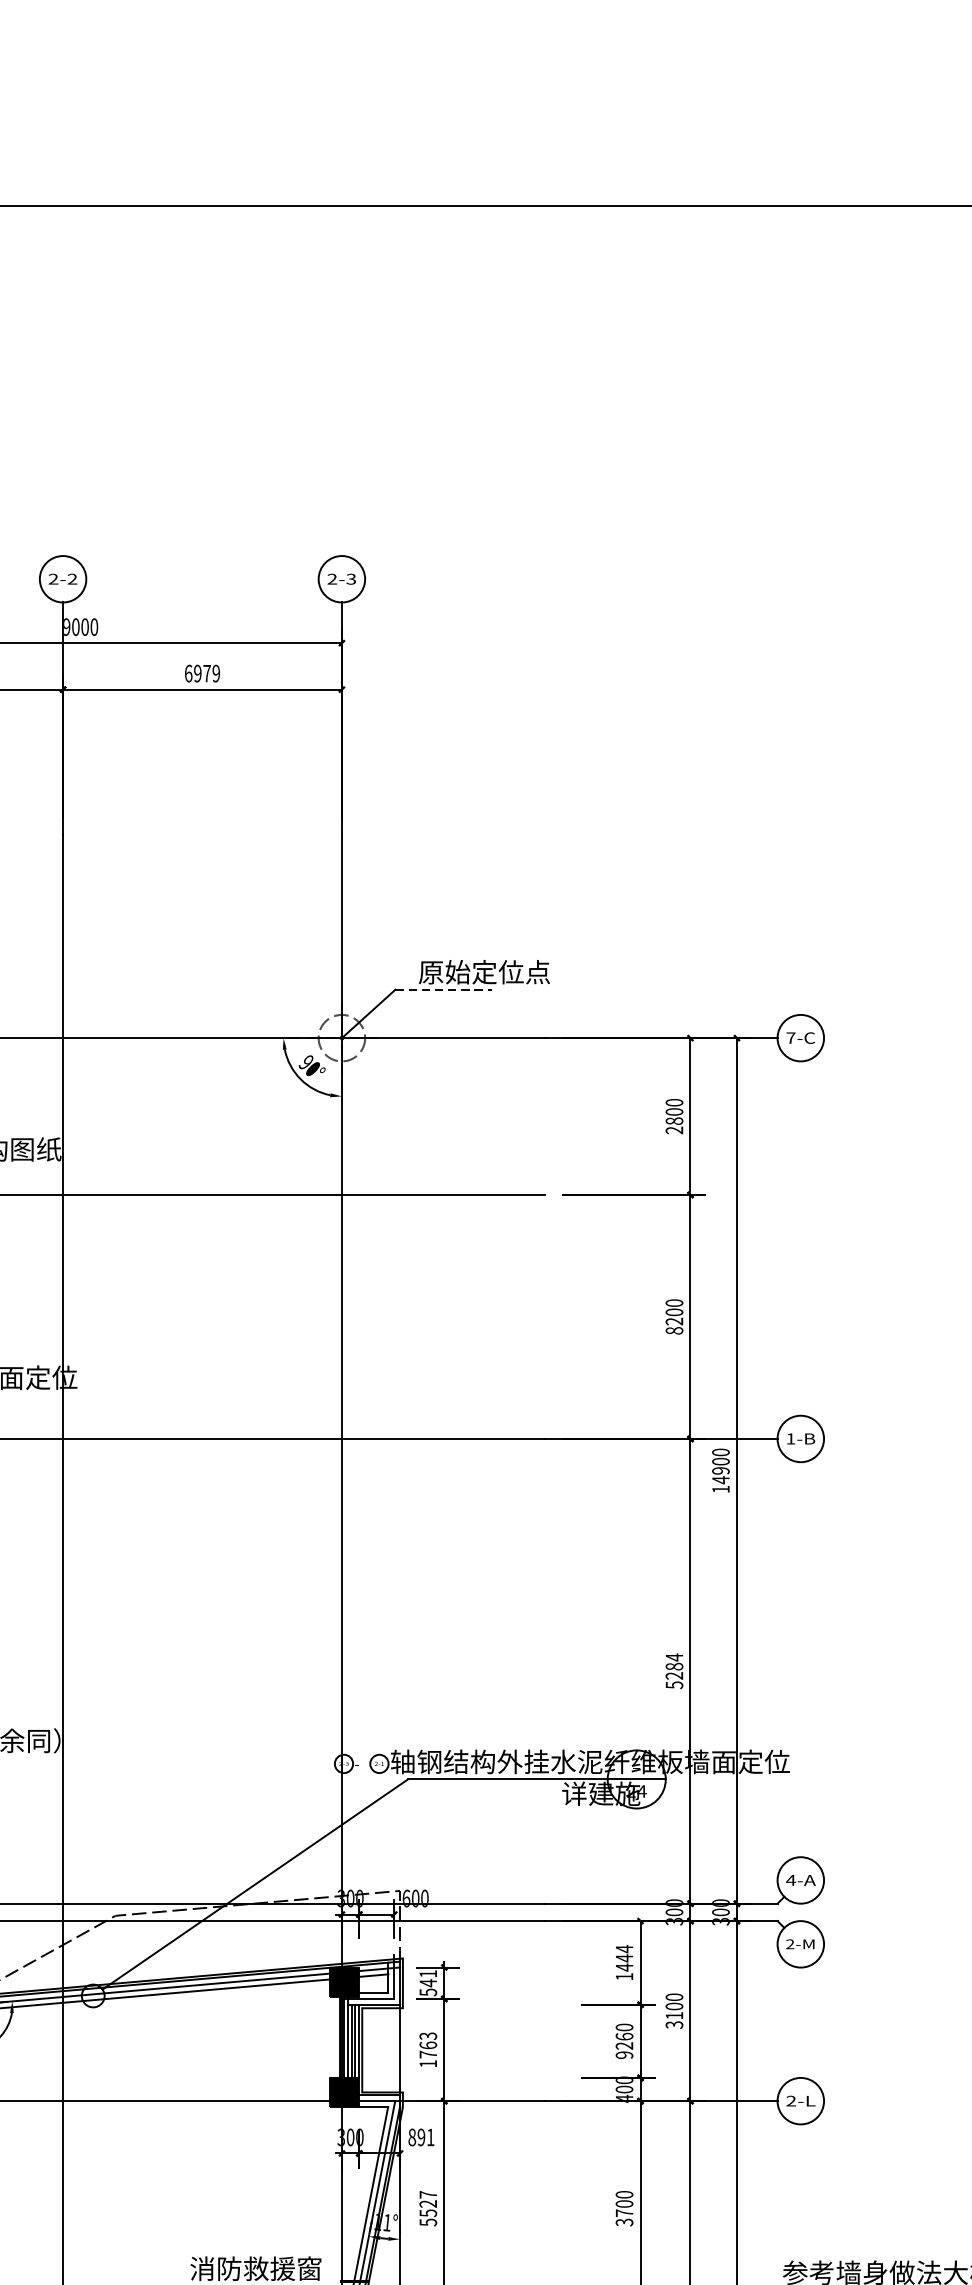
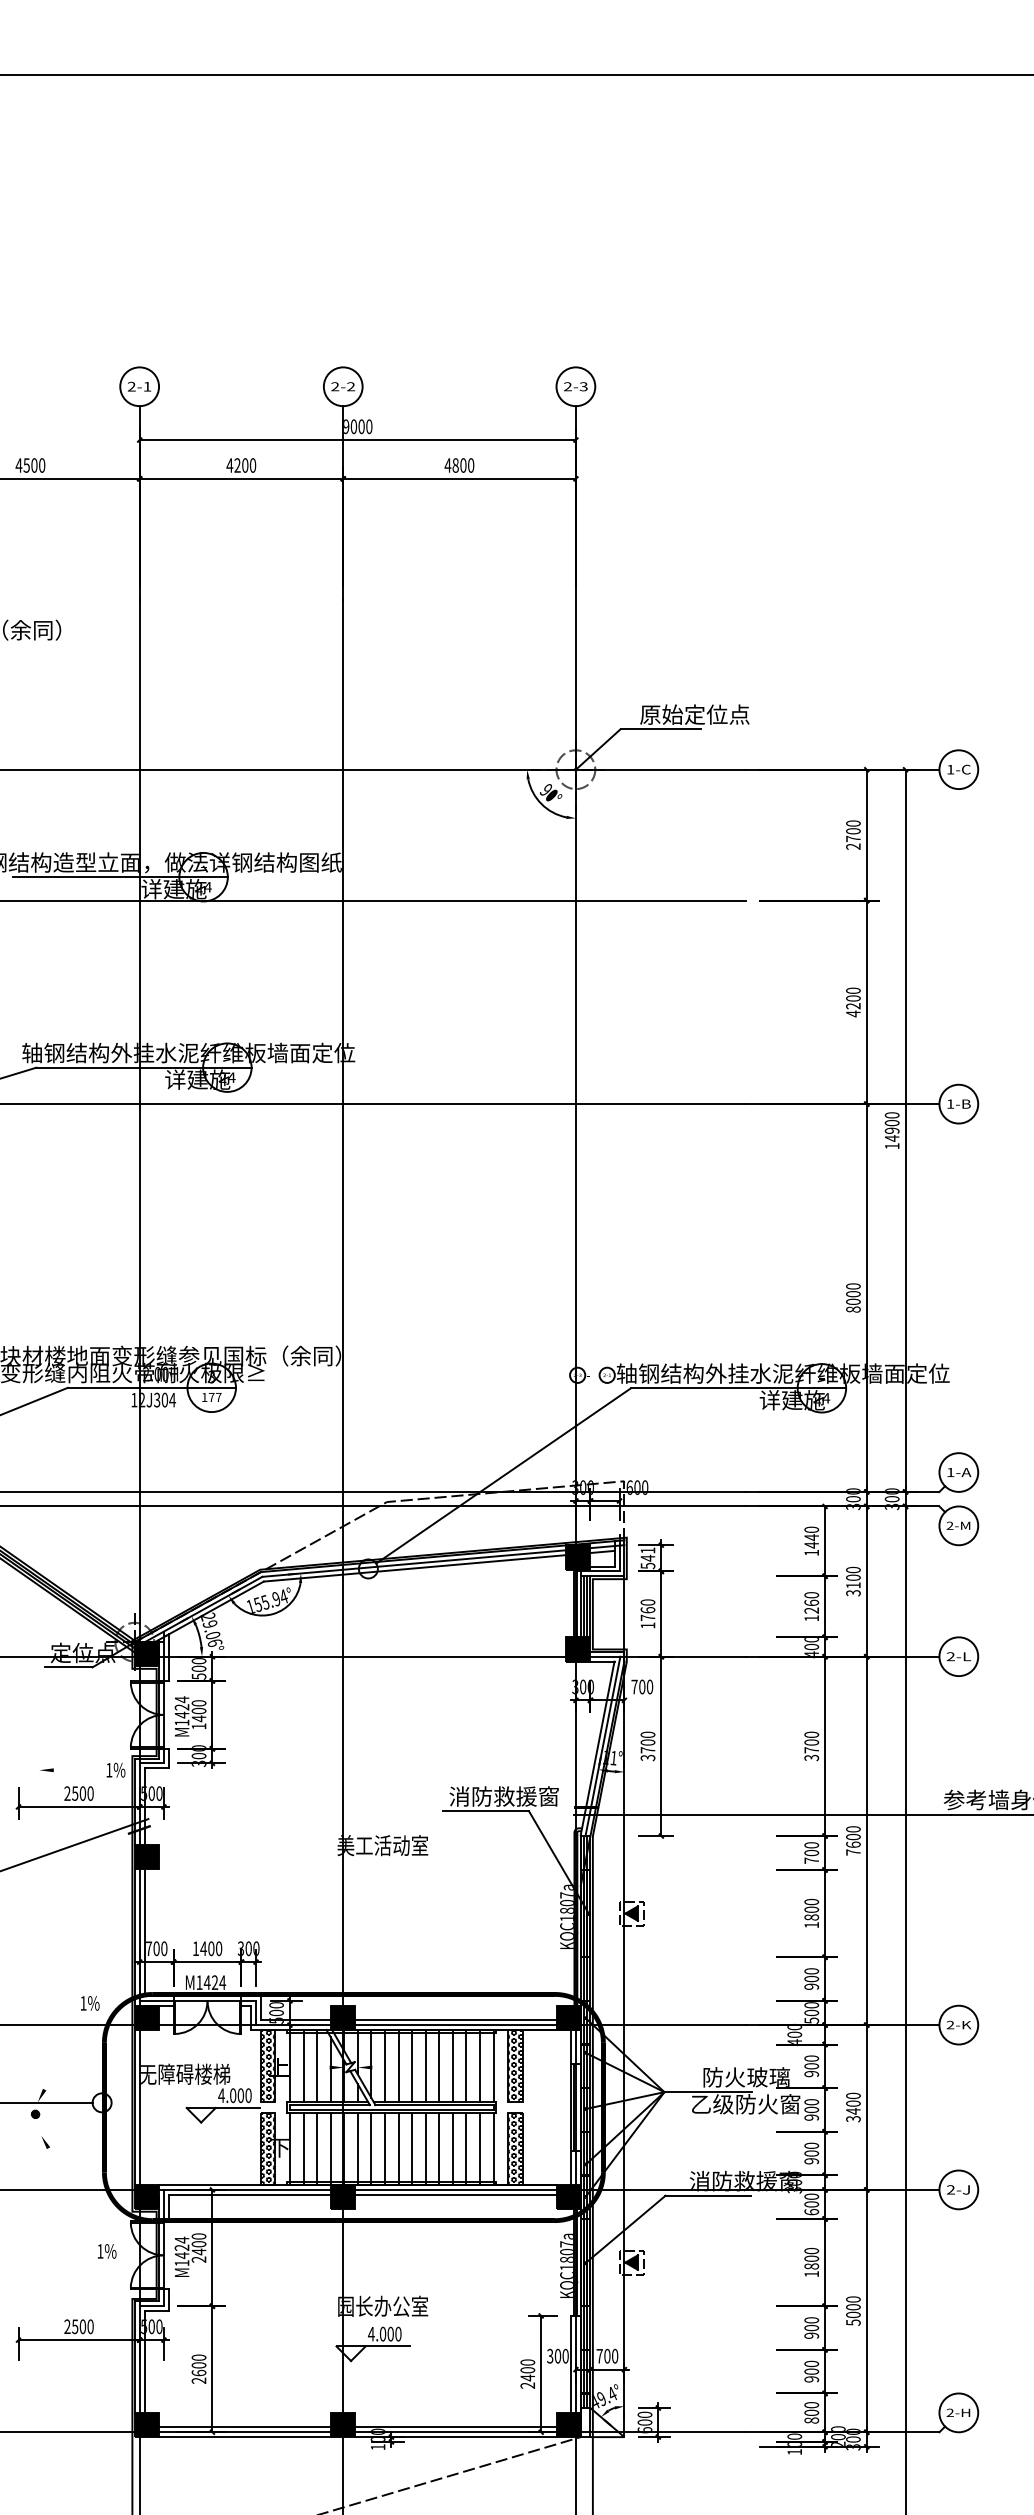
text: (202, 673) -> (459, 465), 6979 -> 4800
line: (444, 989) -> (661, 729), dashed -> solid
text: (790, 1037) -> (950, 769), 7-C -> 1-C
text: (674, 1120) -> (853, 838), 2800 -> 2700
text: (674, 1330) -> (853, 1013), 8200 -> 4200
text: (674, 1670) -> (853, 1297), 5284 -> 8000
text: (790, 1880) -> (950, 1472), 4-A -> 1-A
text: (624, 1948) -> (811, 1529), 1444 -> 1440
text: (427, 2036) -> (647, 1602), 1763 -> 1760
text: (624, 2055) -> (811, 1618), 9260 -> 1260
text: (421, 2136) -> (642, 1686), 891 -> 700
text: (427, 2207) -> (647, 1745), 5527 -> 3700

